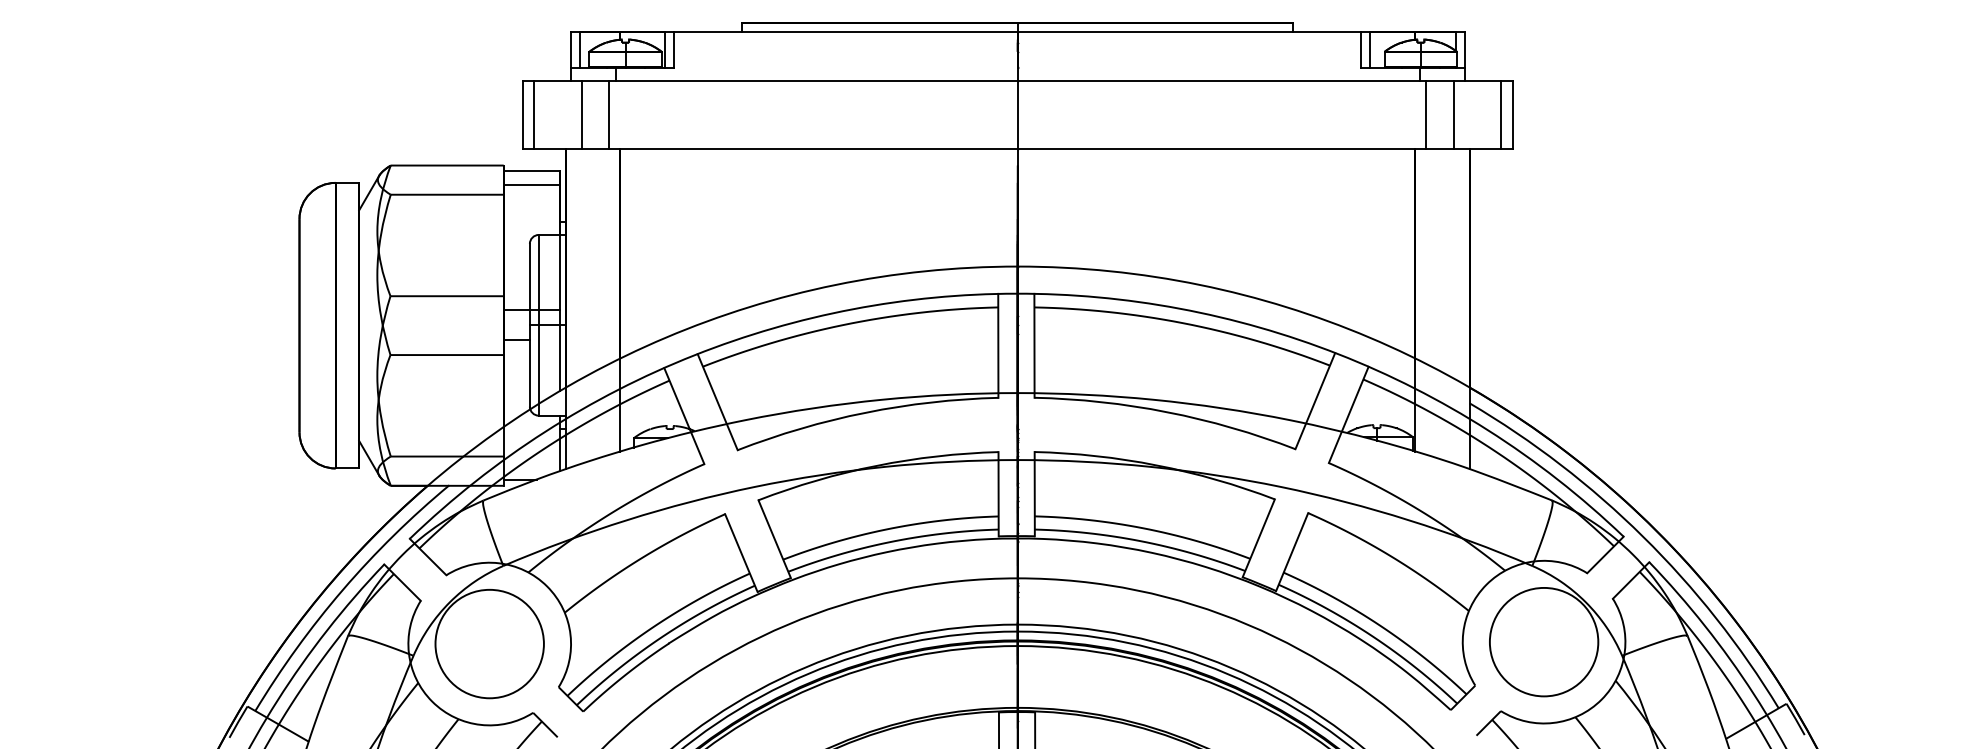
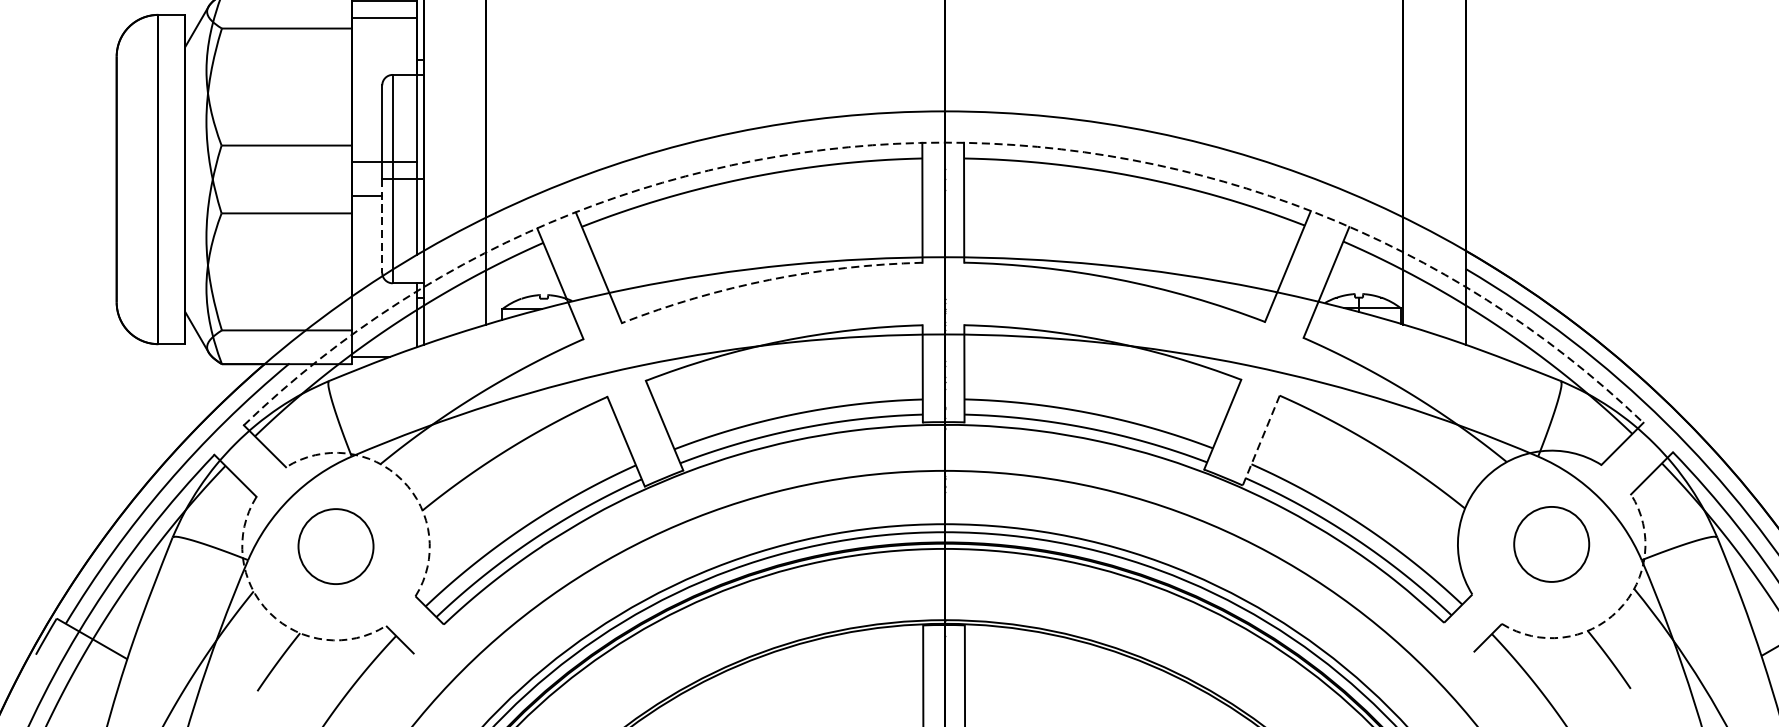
arc: (1016, 293) -> (943, 142), solid -> dashed
line: (529, 365) -> (381, 225), solid -> dashed
arc: (865, 412) -> (769, 279), solid -> dashed
line: (1291, 552) -> (1260, 441), solid -> dashed
arc: (547, 586) -> (402, 480), solid -> dashed
circle: (1543, 641) -> (1551, 543), size x0.6
circle: (489, 643) -> (335, 545), size x0.6
arc: (1601, 699) -> (1617, 610), solid -> dashed
arc: (432, 701) -> (270, 612), solid -> dashed

